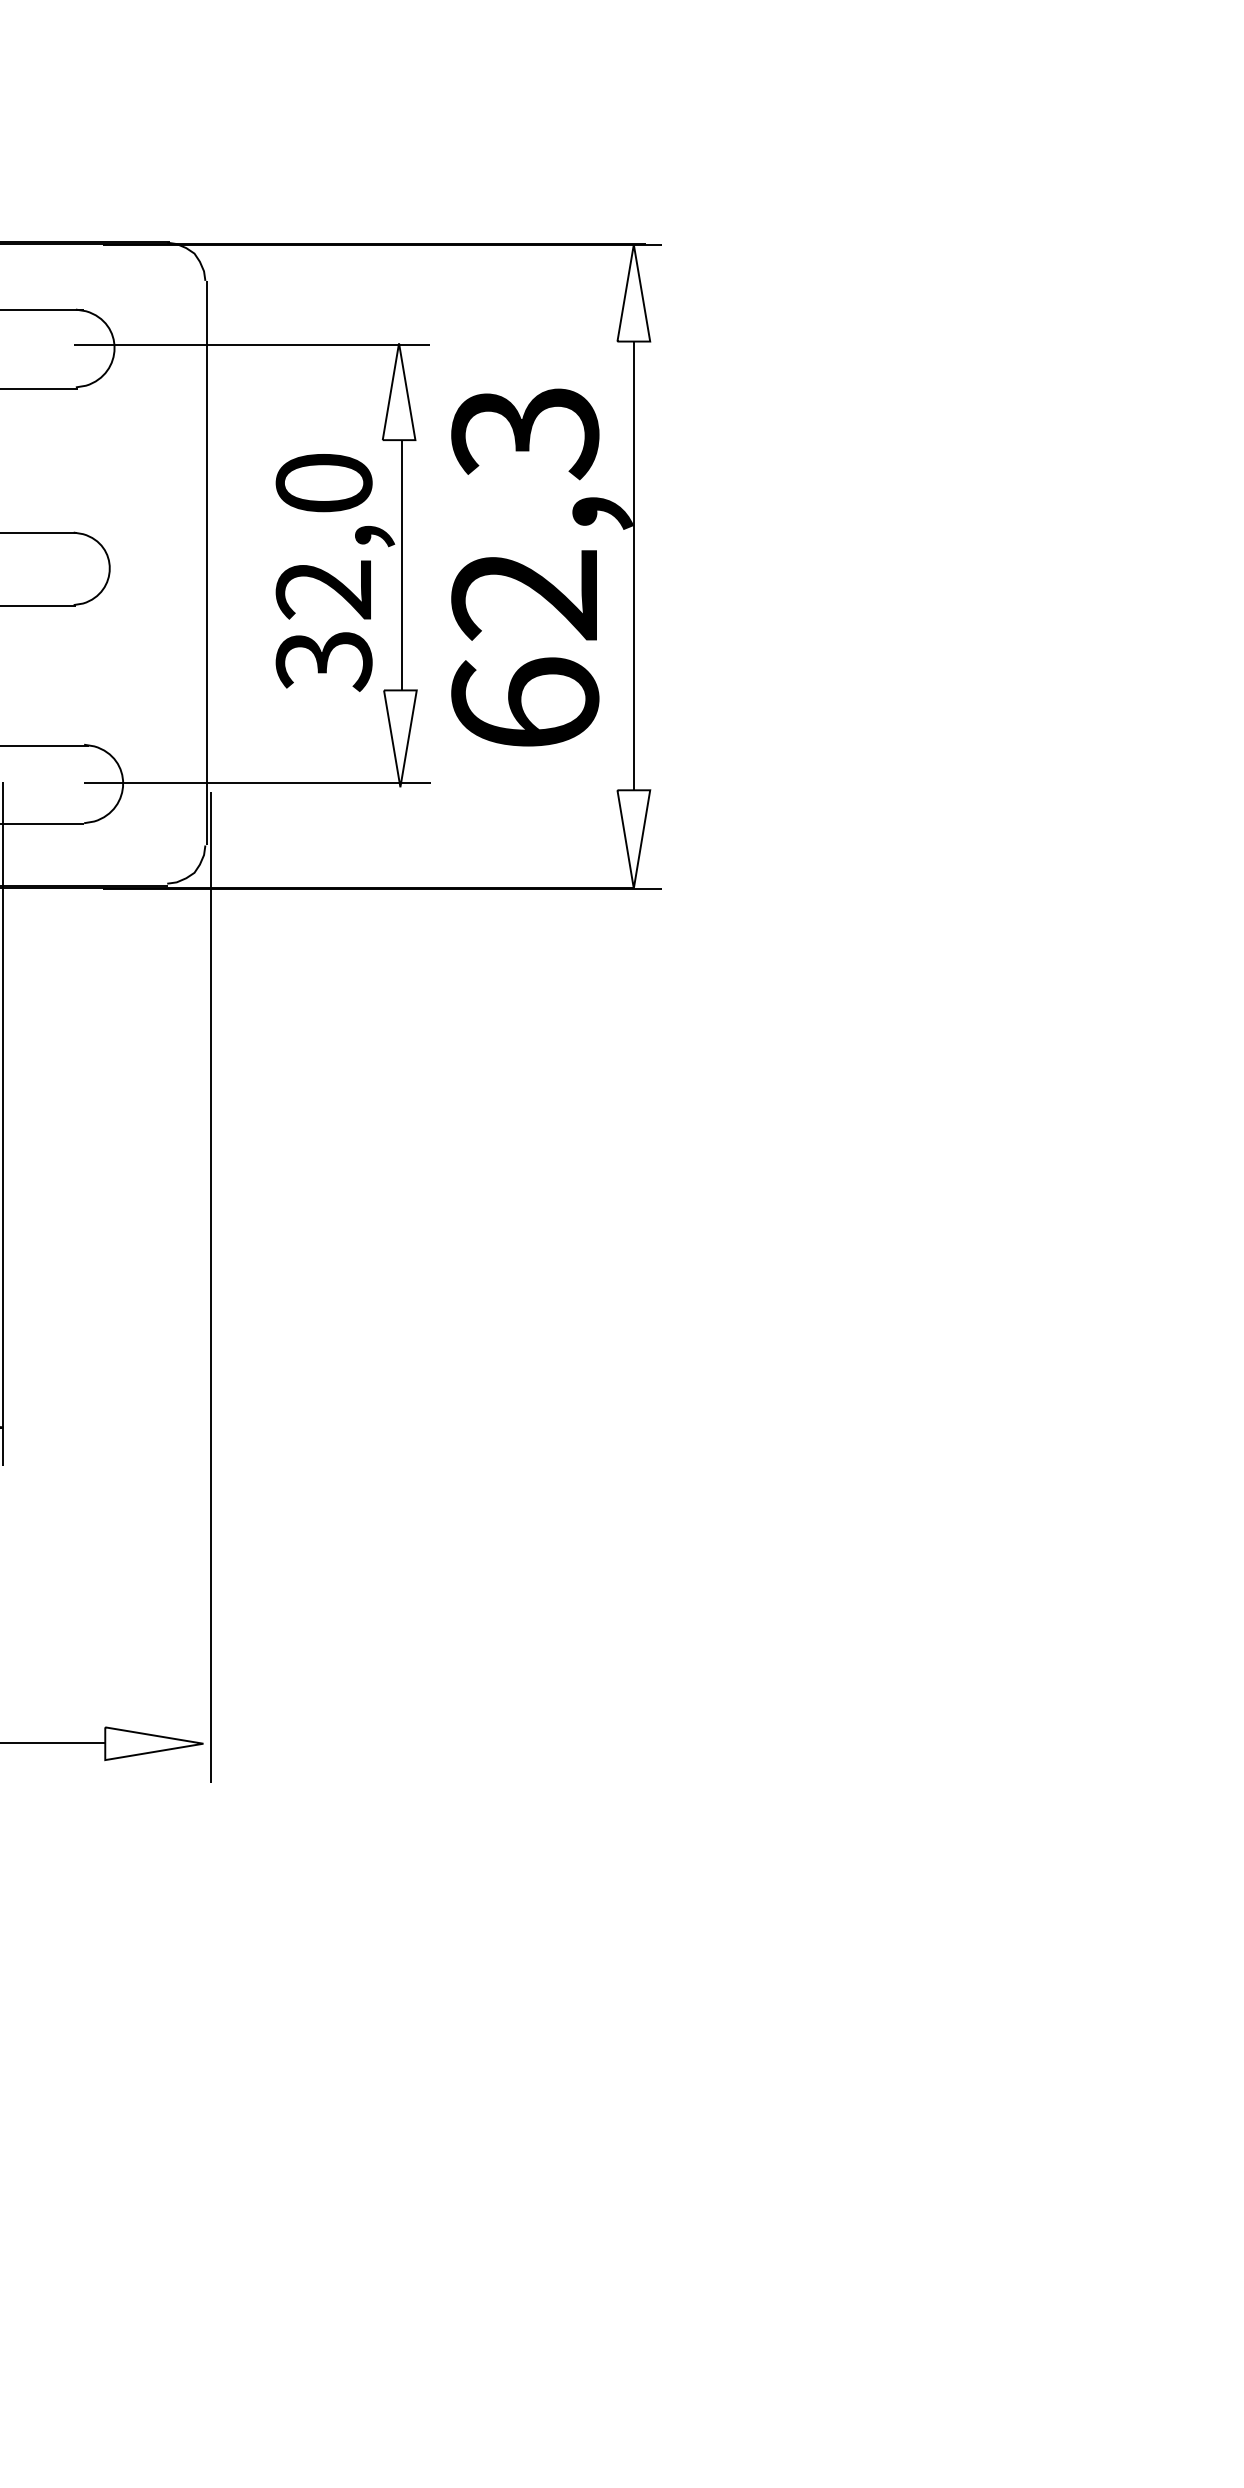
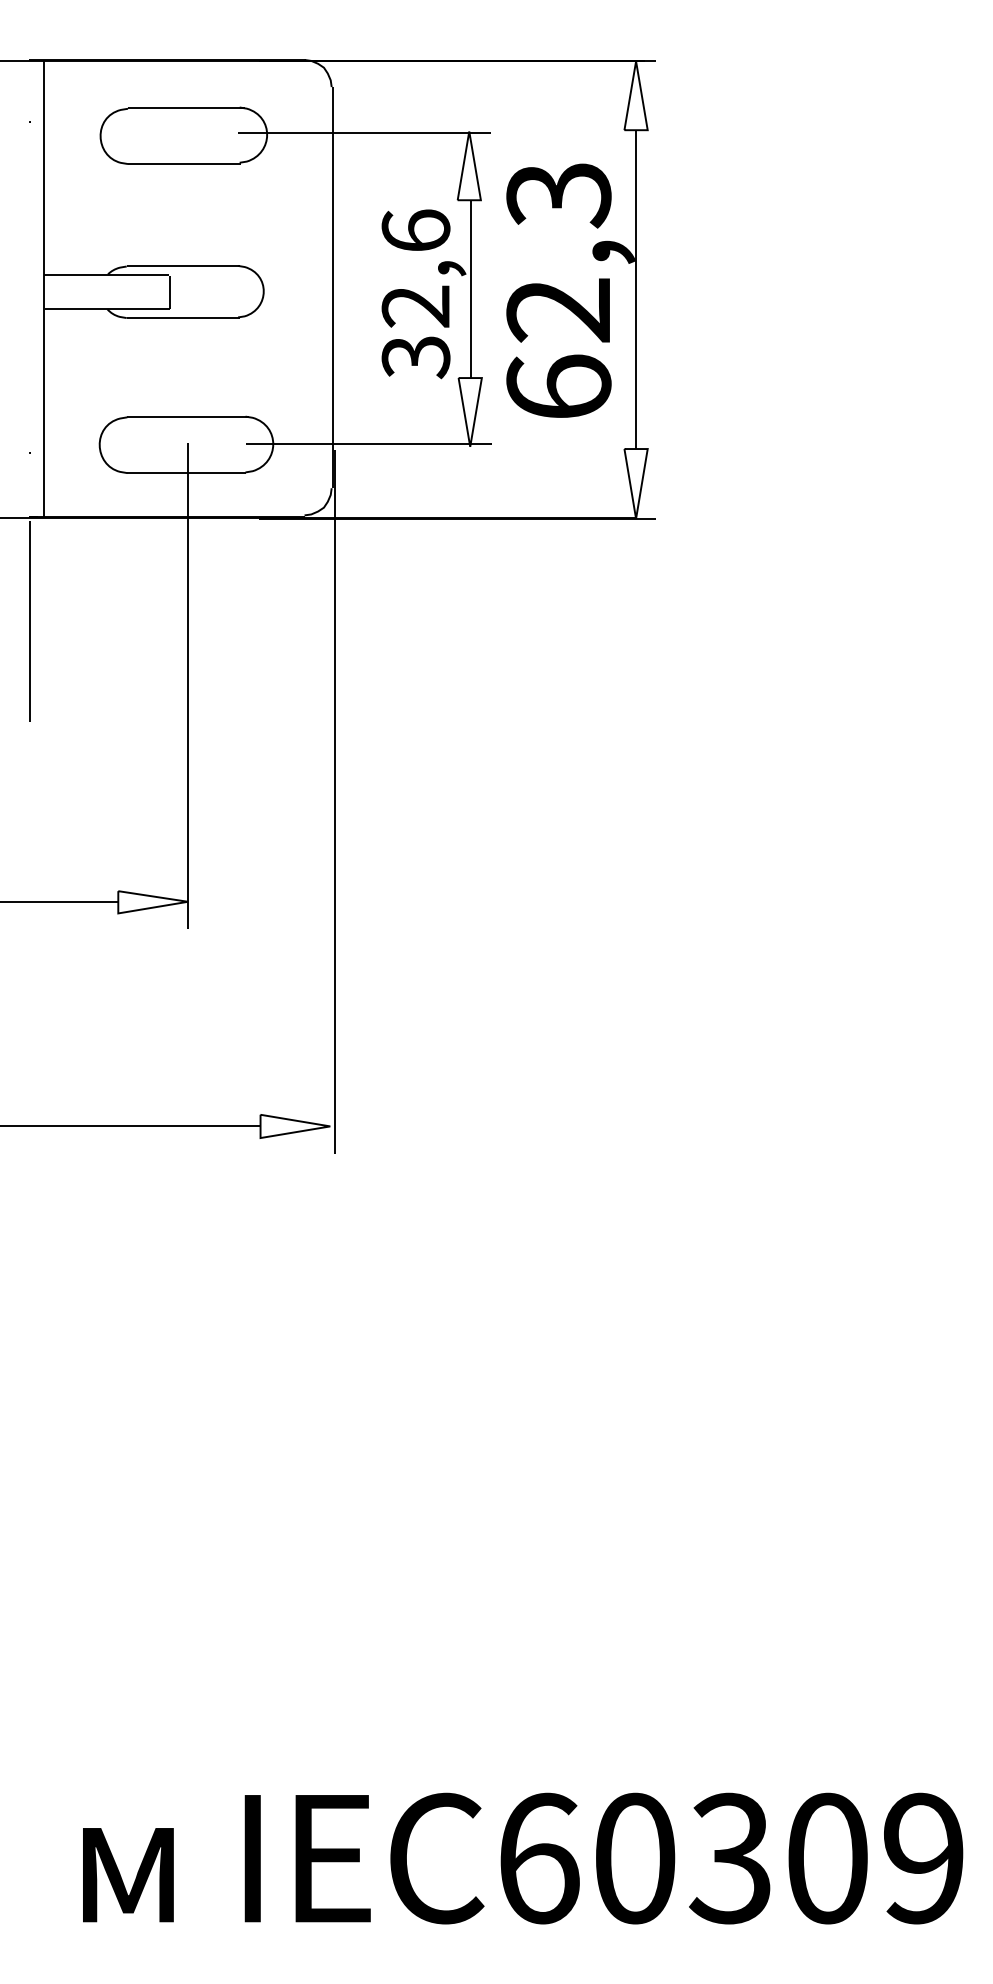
text: (323, 482) -> (415, 230), 32,0 -> 32,6

